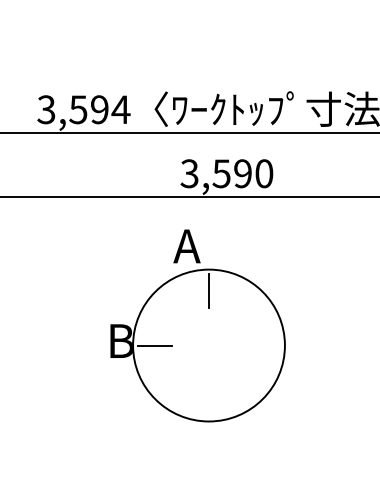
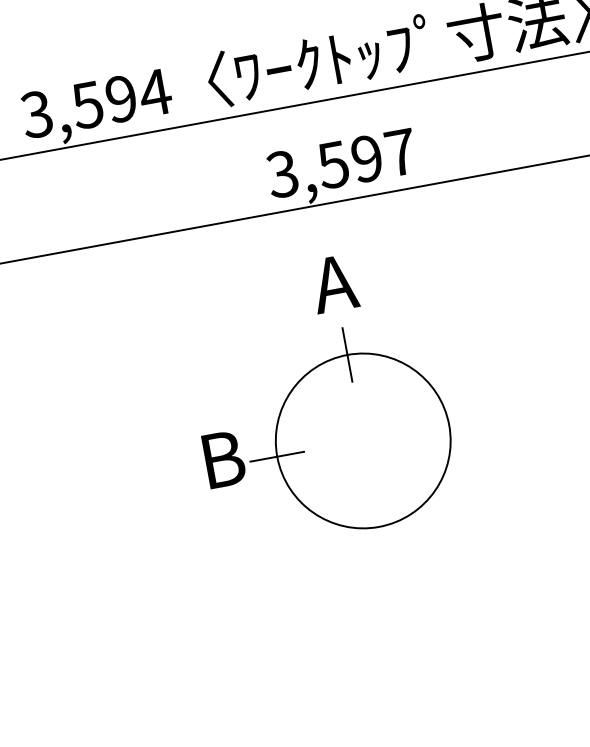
text: (264, 173) -> (401, 152), 3,590 -> 3,597
text: (186, 246) -> (333, 284), moved
circle: (208, 345) -> (362, 441), size x0.71

